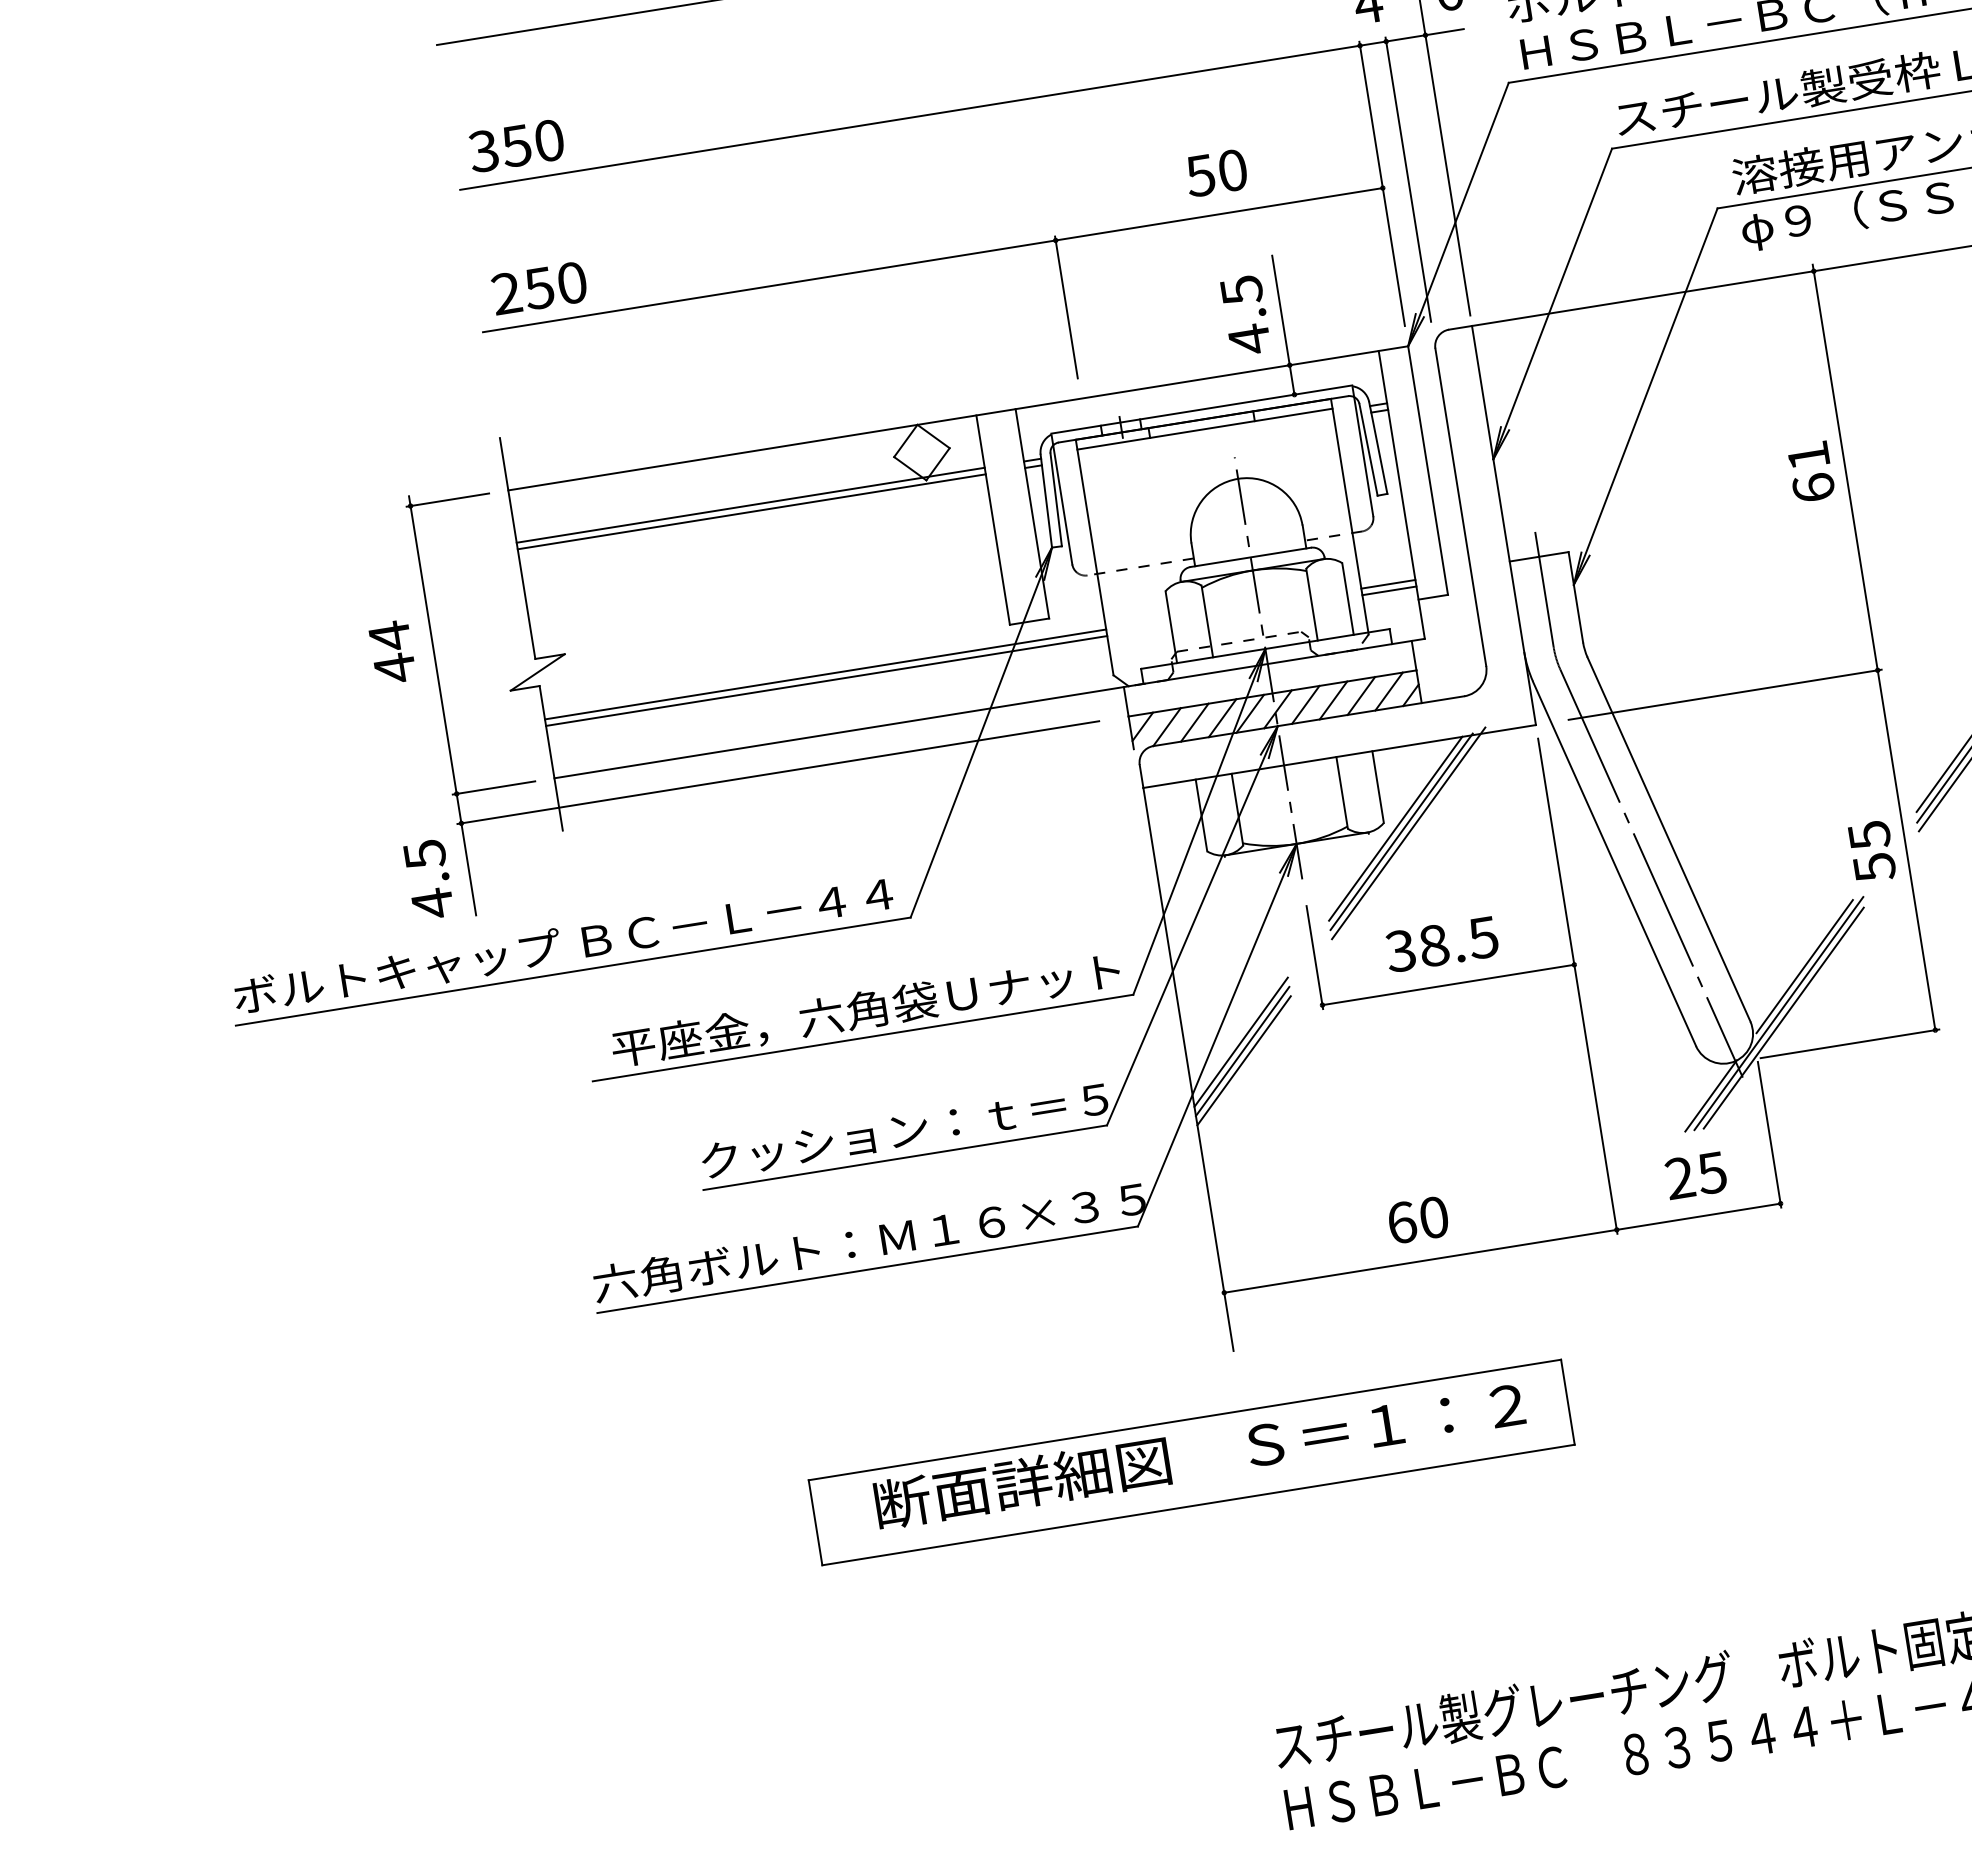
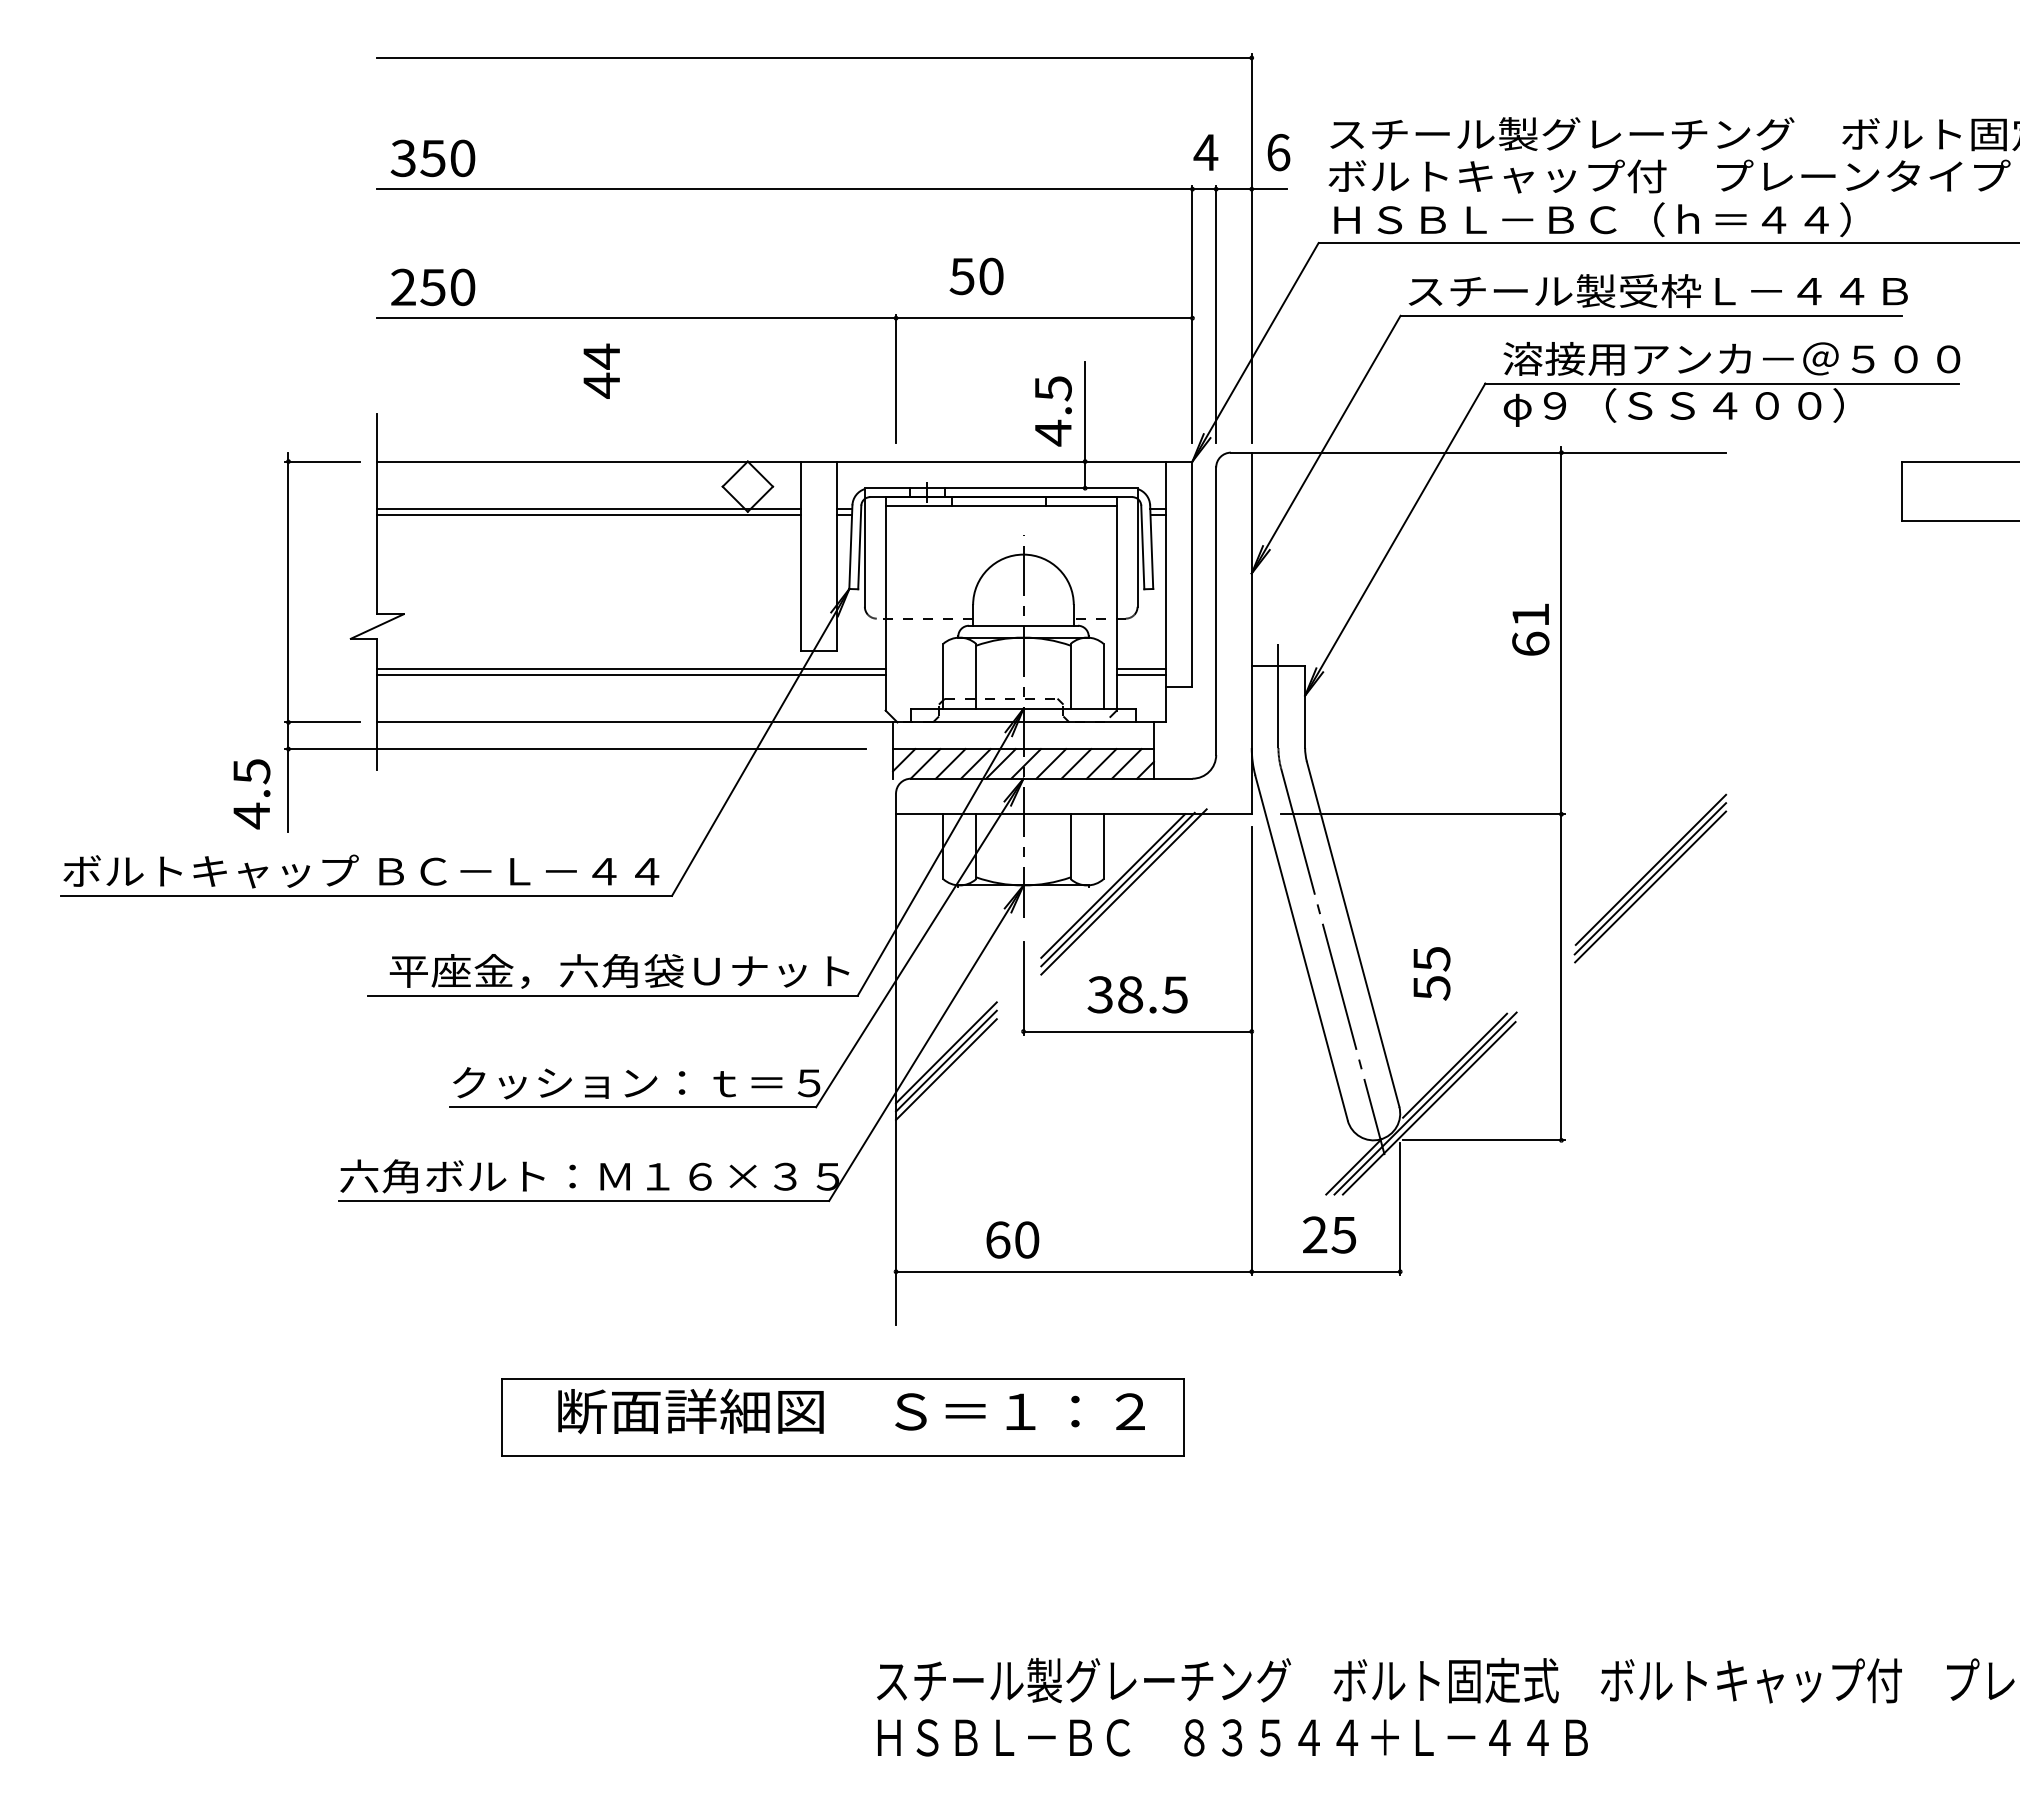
text: (1216, 173) -> (976, 276), moved
text: (392, 651) -> (601, 370), moved
text: (1871, 851) -> (1431, 973), moved
text: (1417, 1219) -> (1012, 1239), moved

